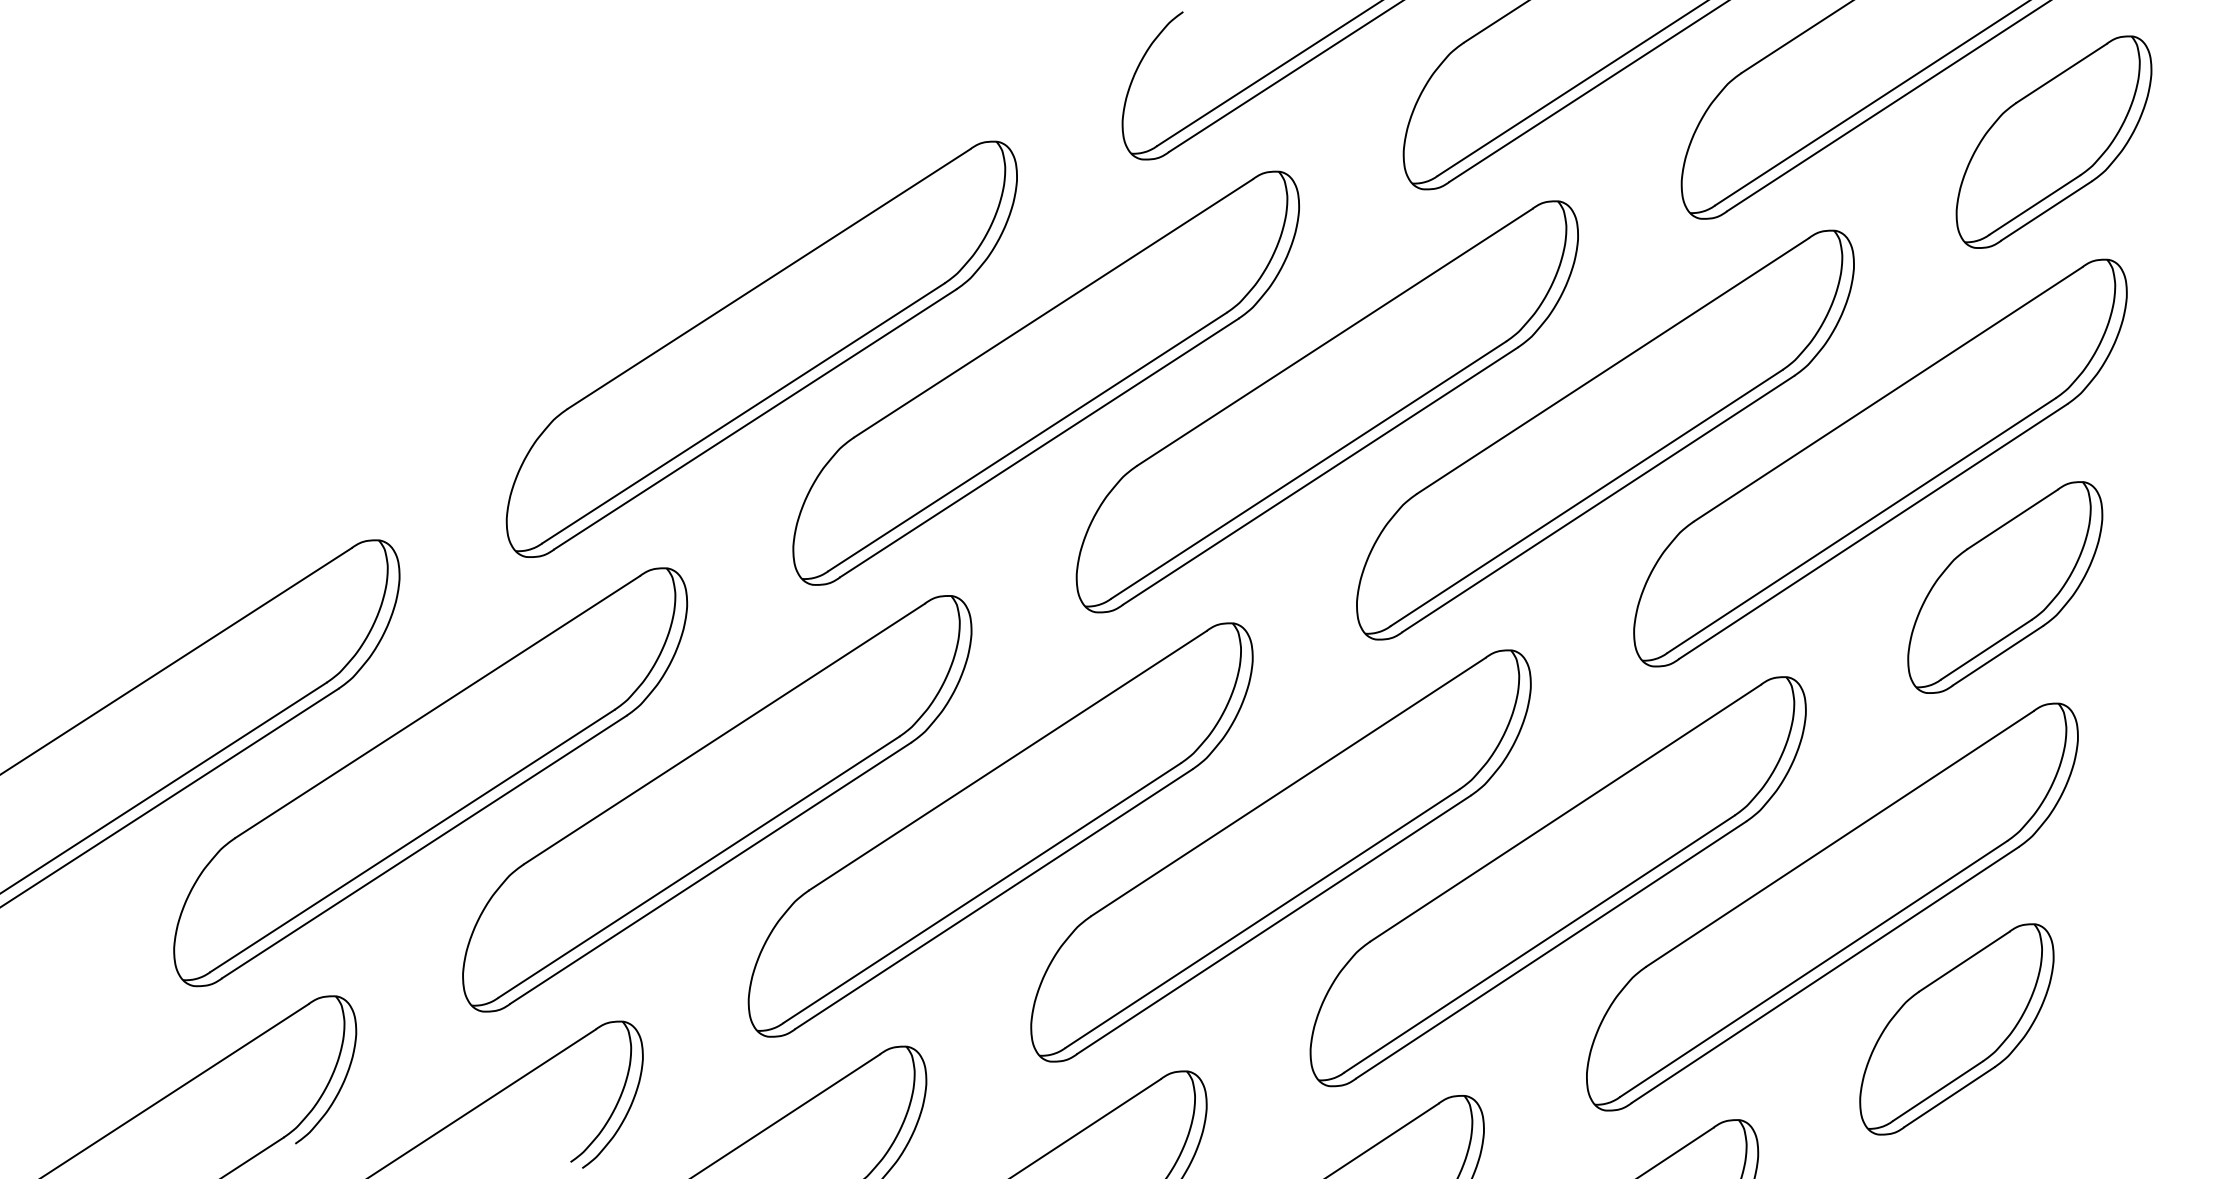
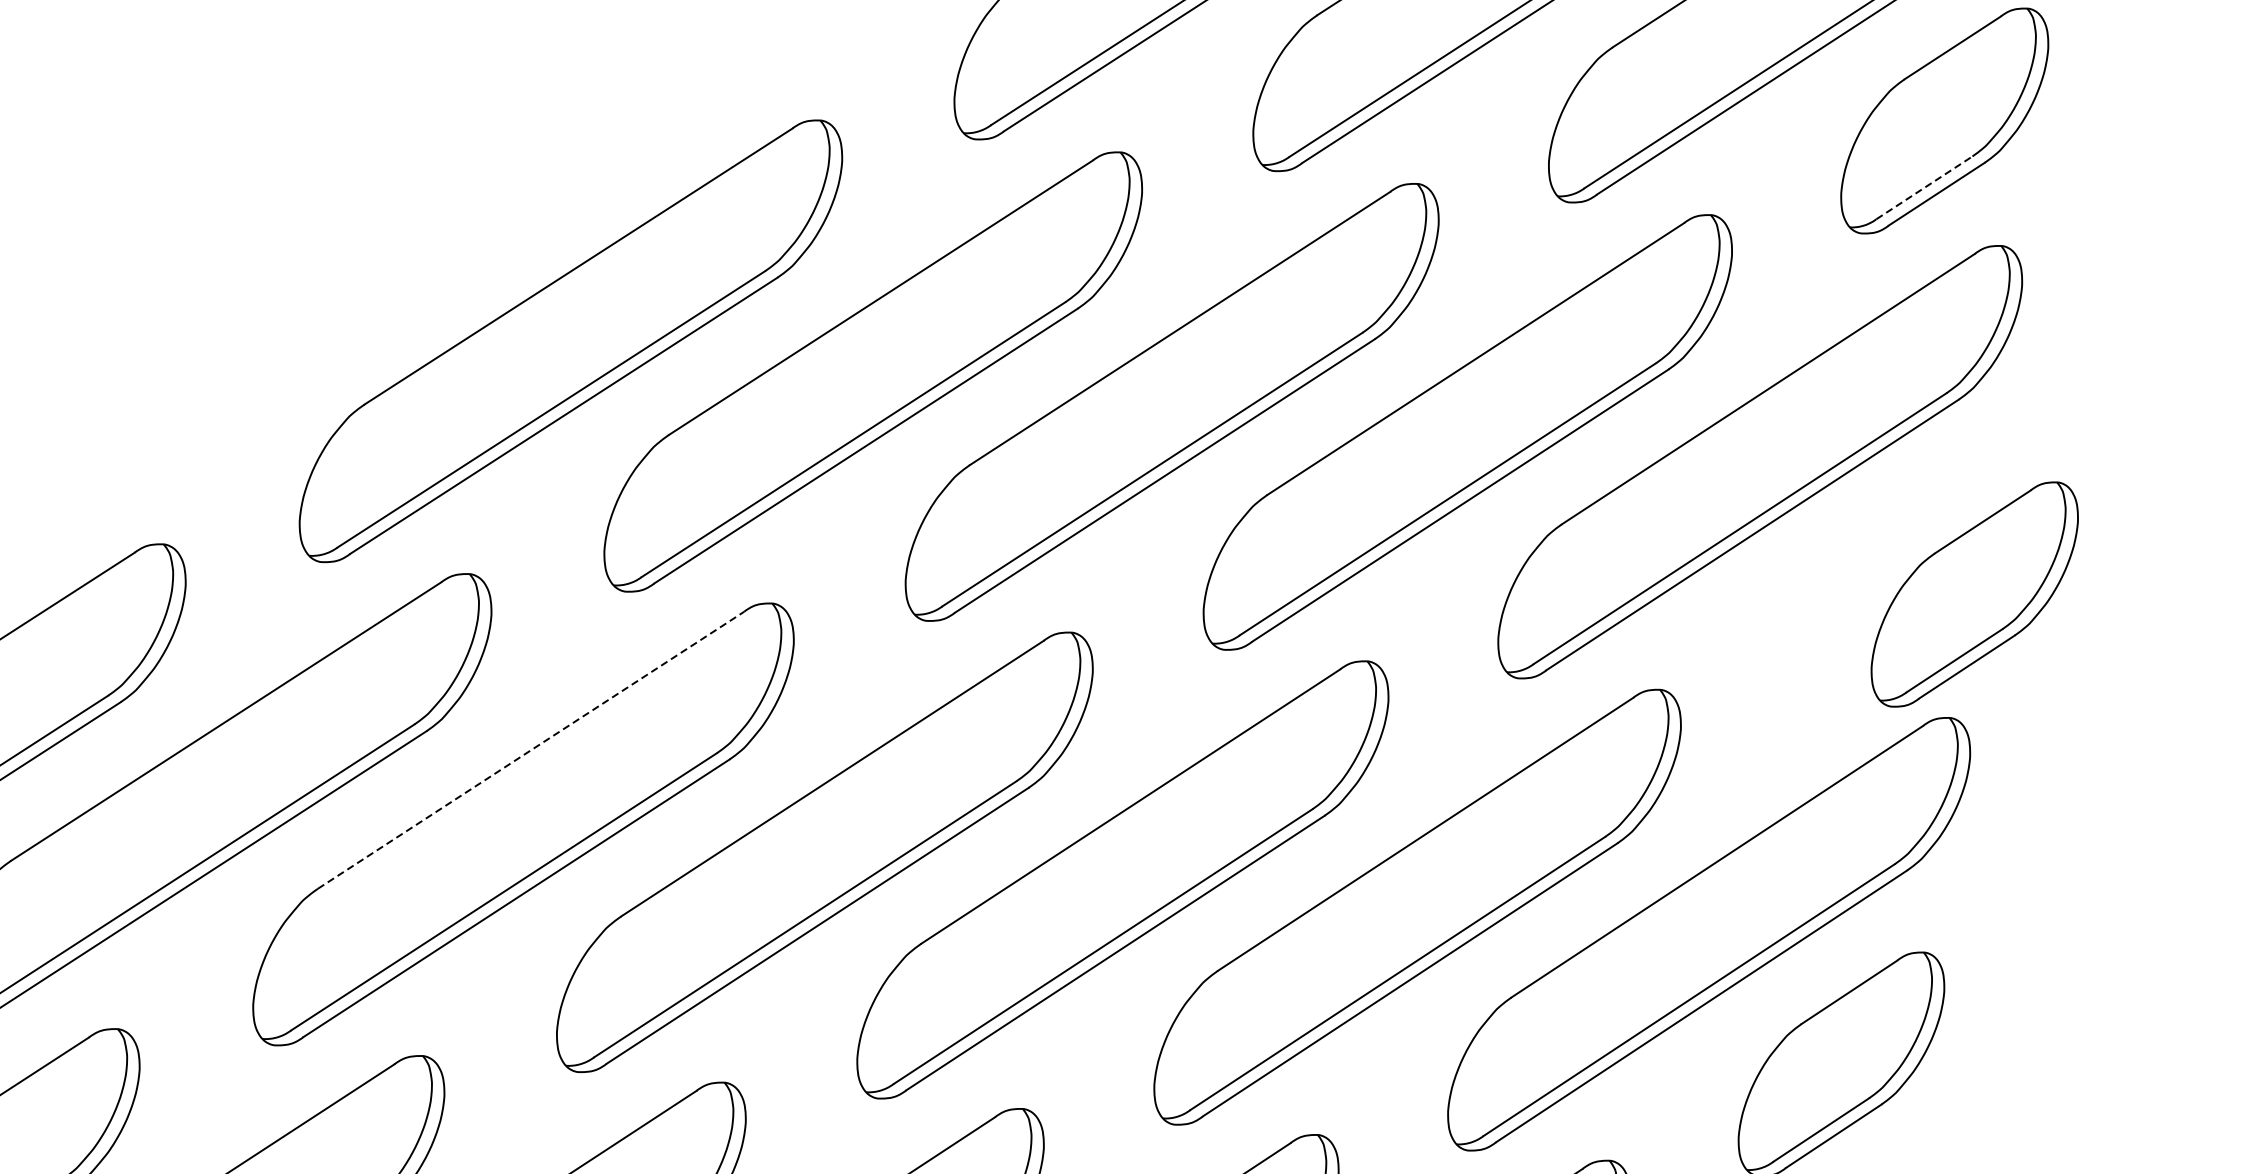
line: (2034, 205) -> (1923, 188), solid -> dashed
part: (2005, 587) -> (1975, 594), moved
line: (724, 733) -> (531, 749), solid -> dashed

